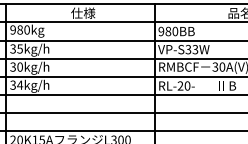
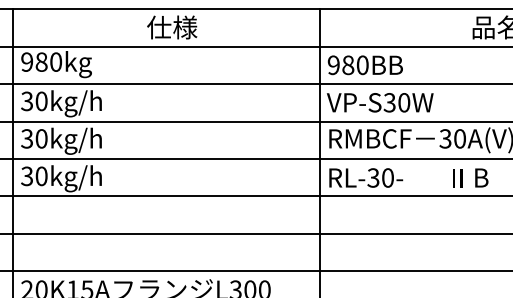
text: (19, 48) -> (40, 100), 35kg/h -> 30kg/h
text: (195, 49) -> (404, 102), VP-S33W -> VP-S30W
text: (20, 84) -> (42, 174), 34kg/h -> 30kg/h
text: (180, 86) -> (373, 178), RL-20- -> RL-30-

